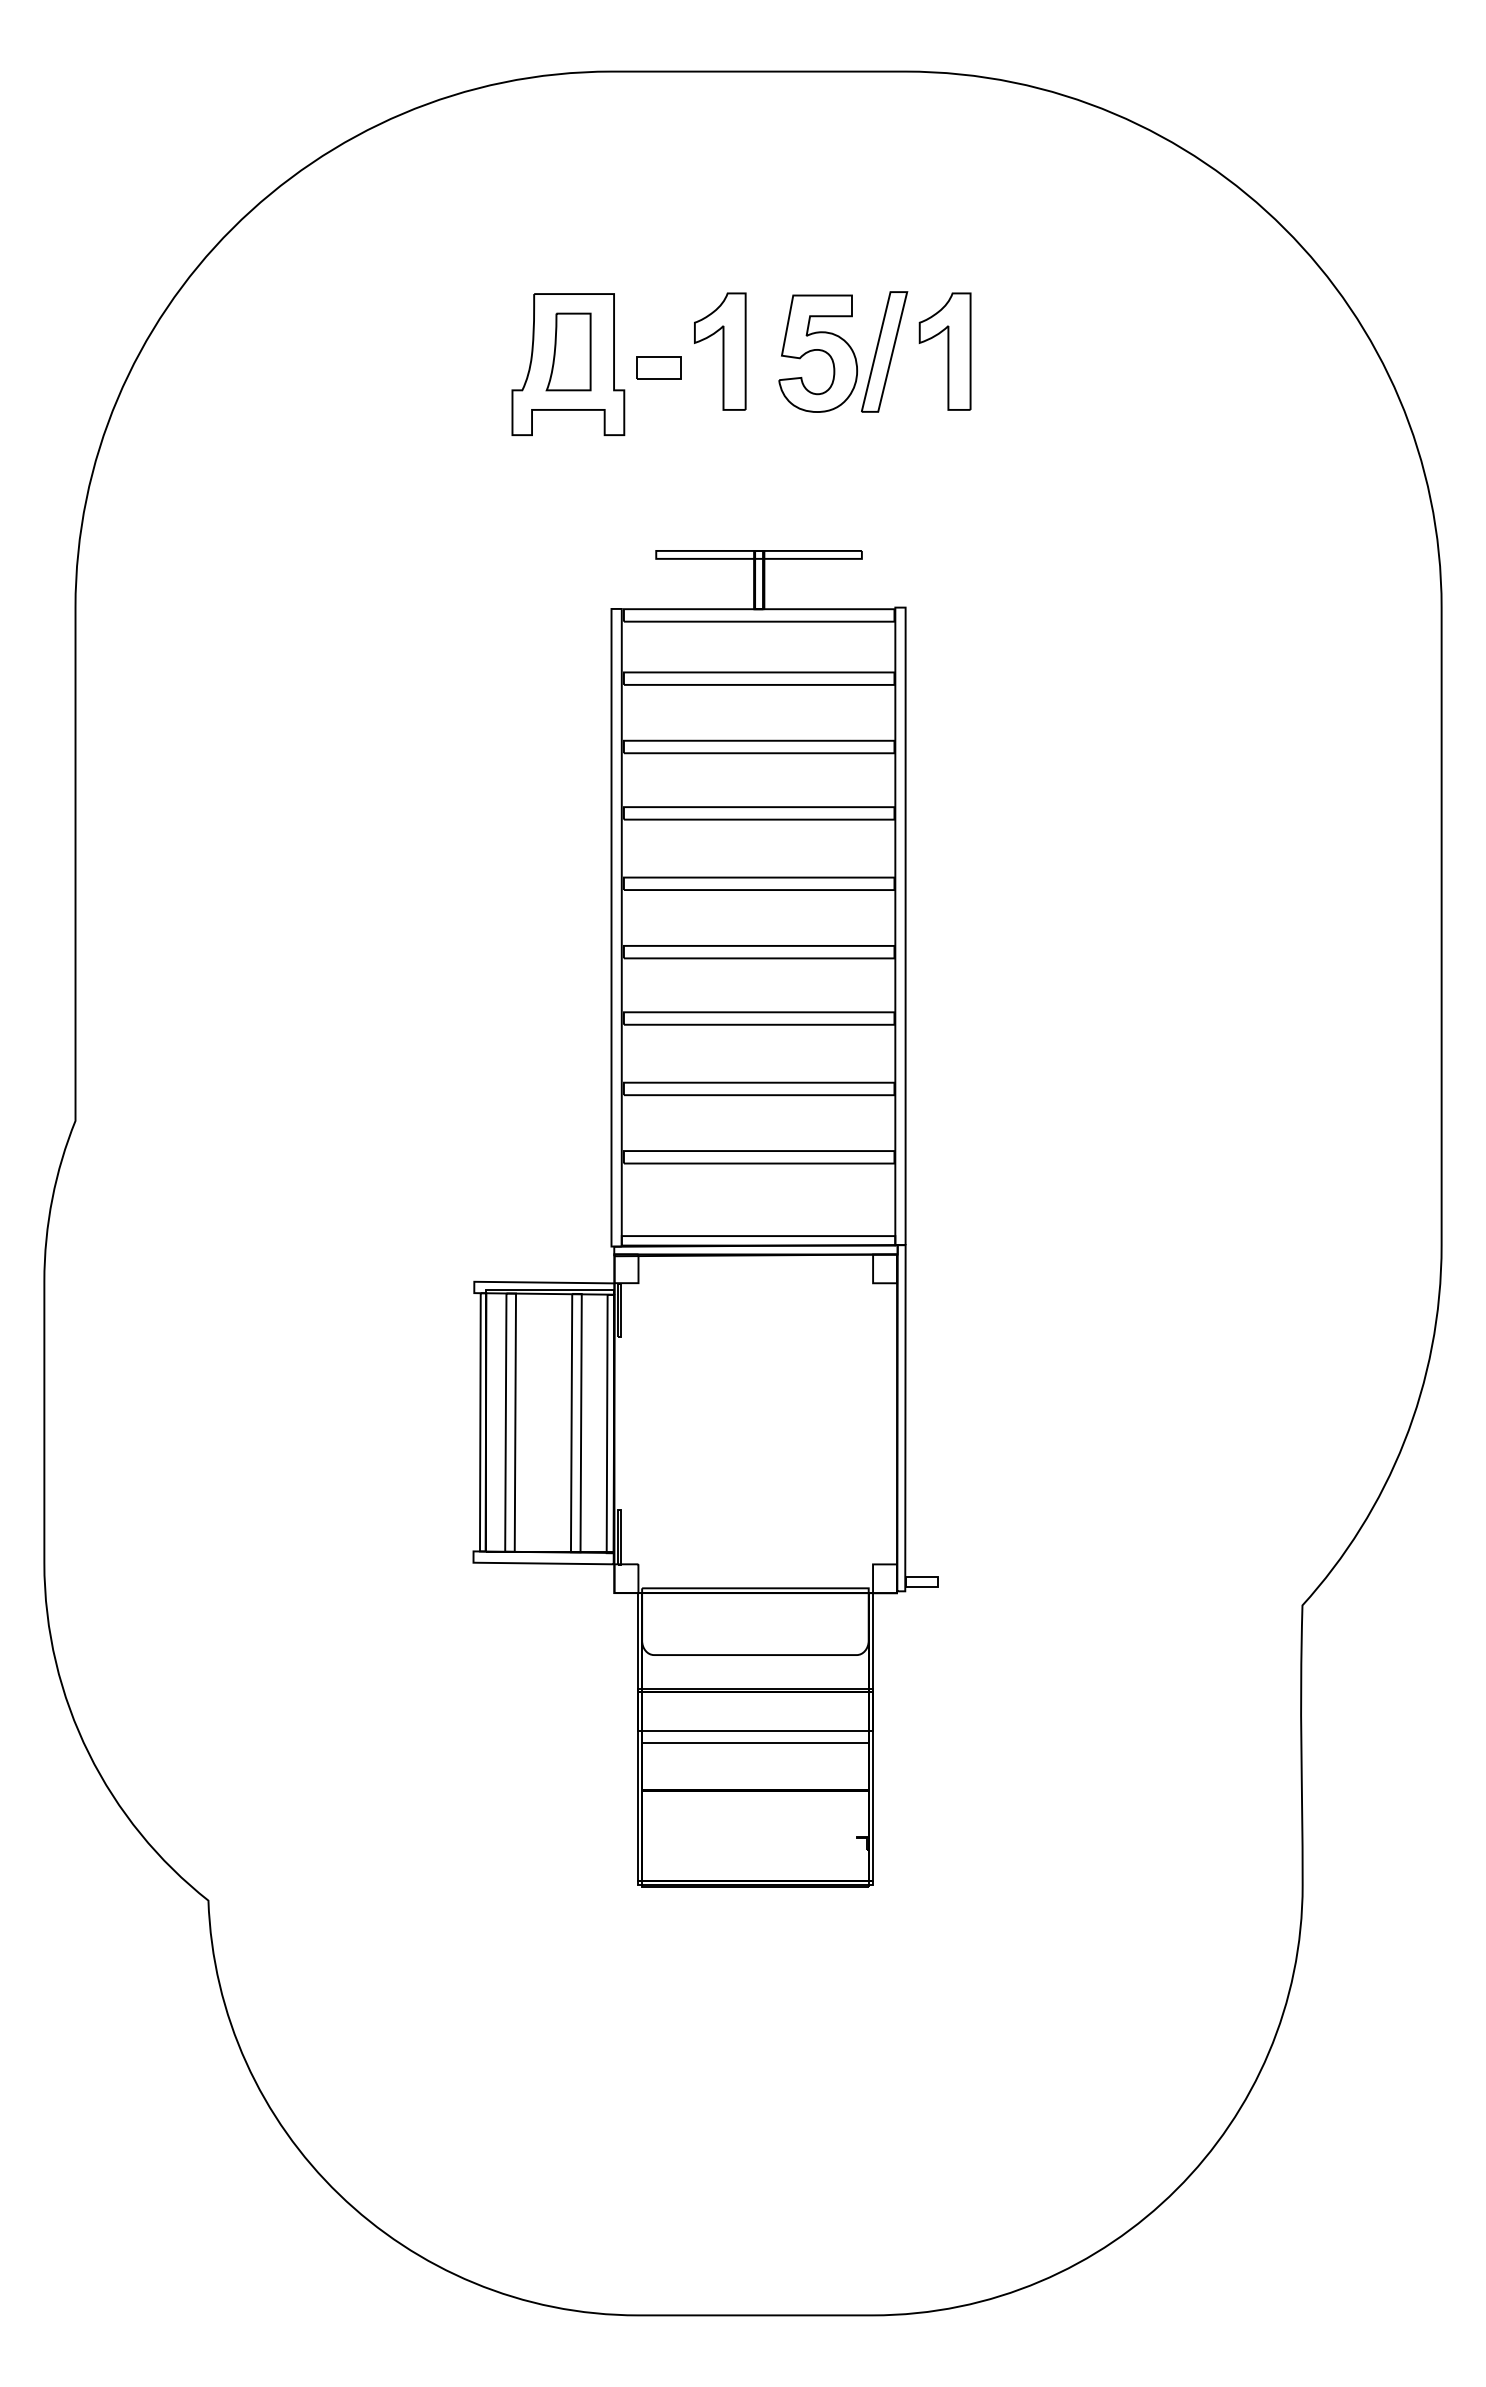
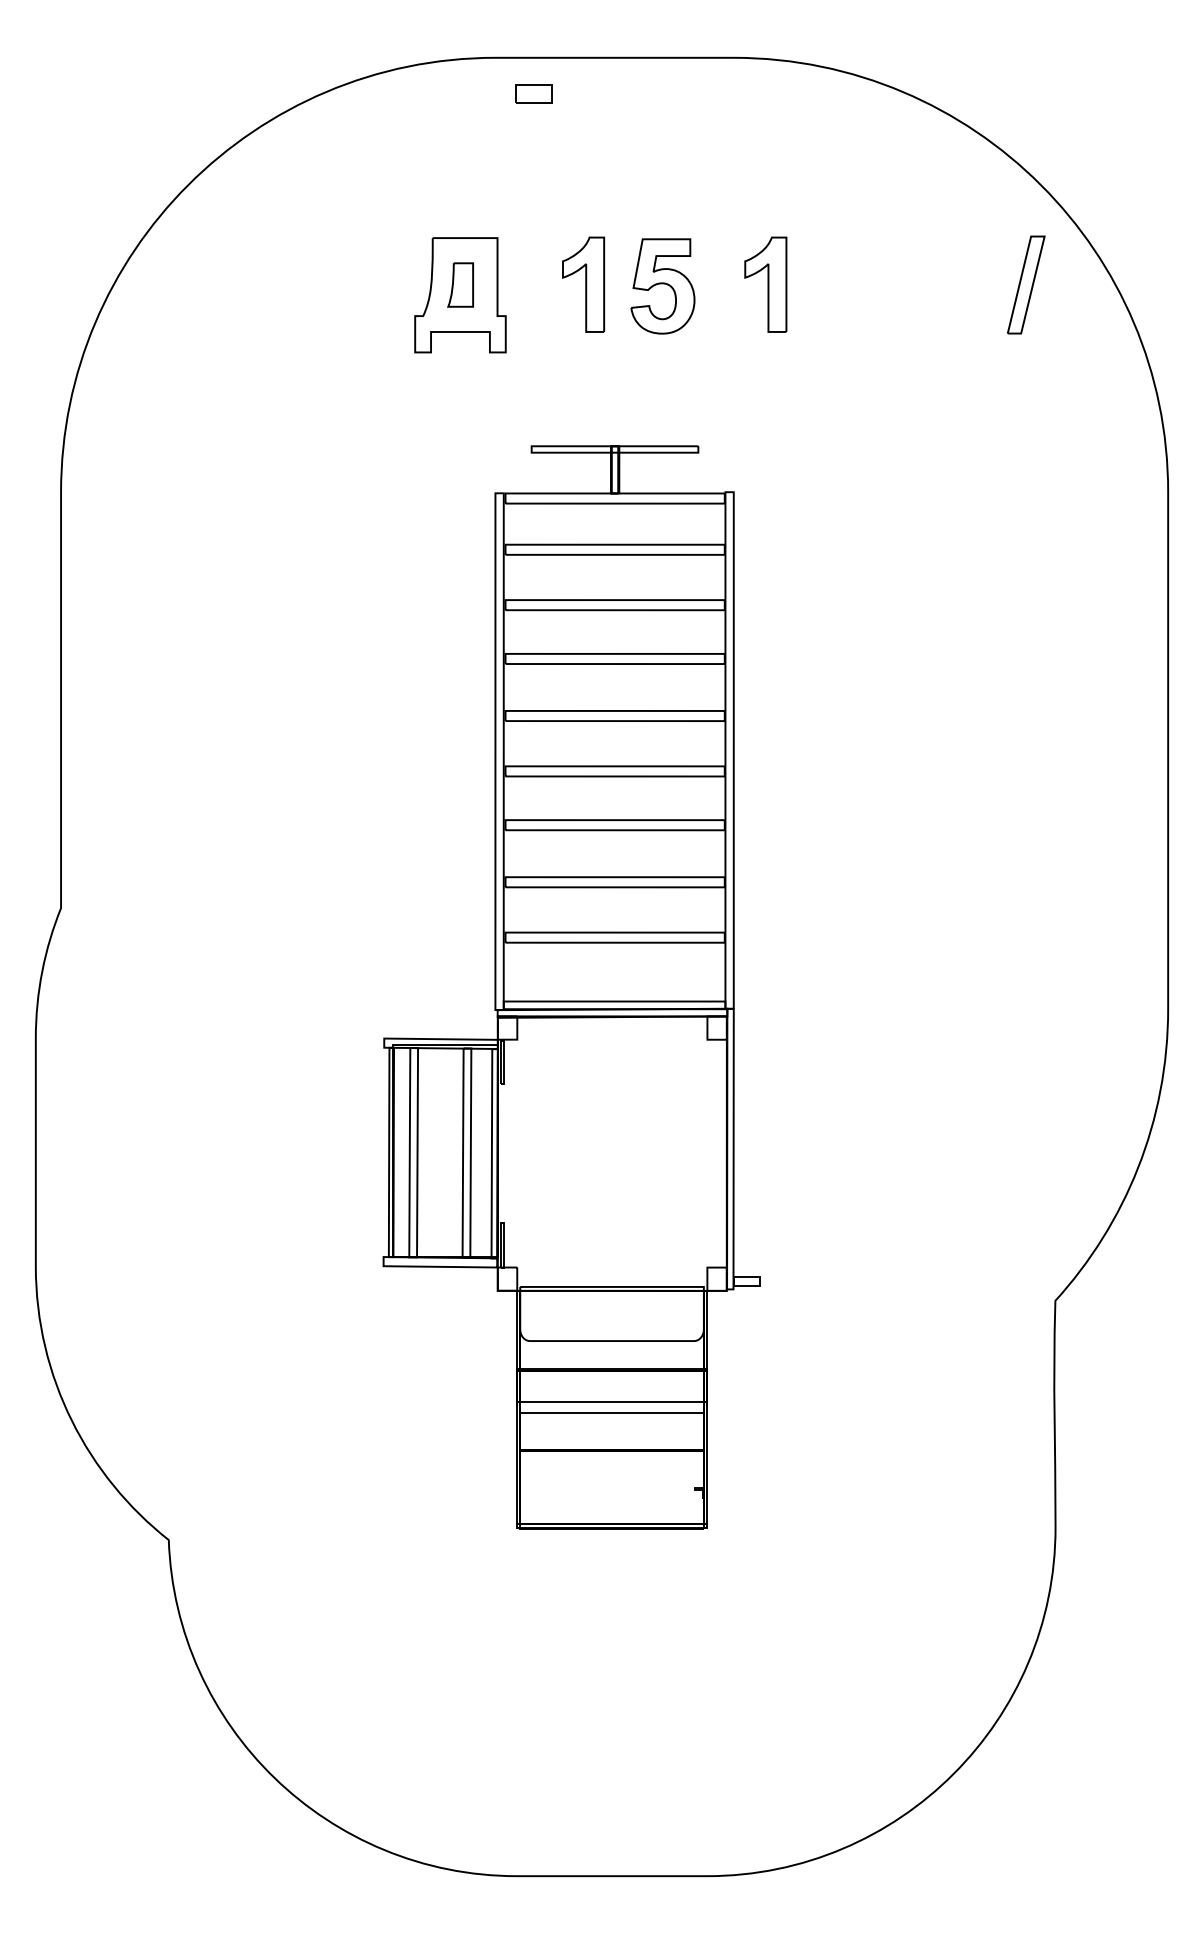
part: (568, 351) -> (460, 284), size x0.7
part: (884, 351) -> (1026, 284), moved
part: (658, 367) -> (533, 93), moved

